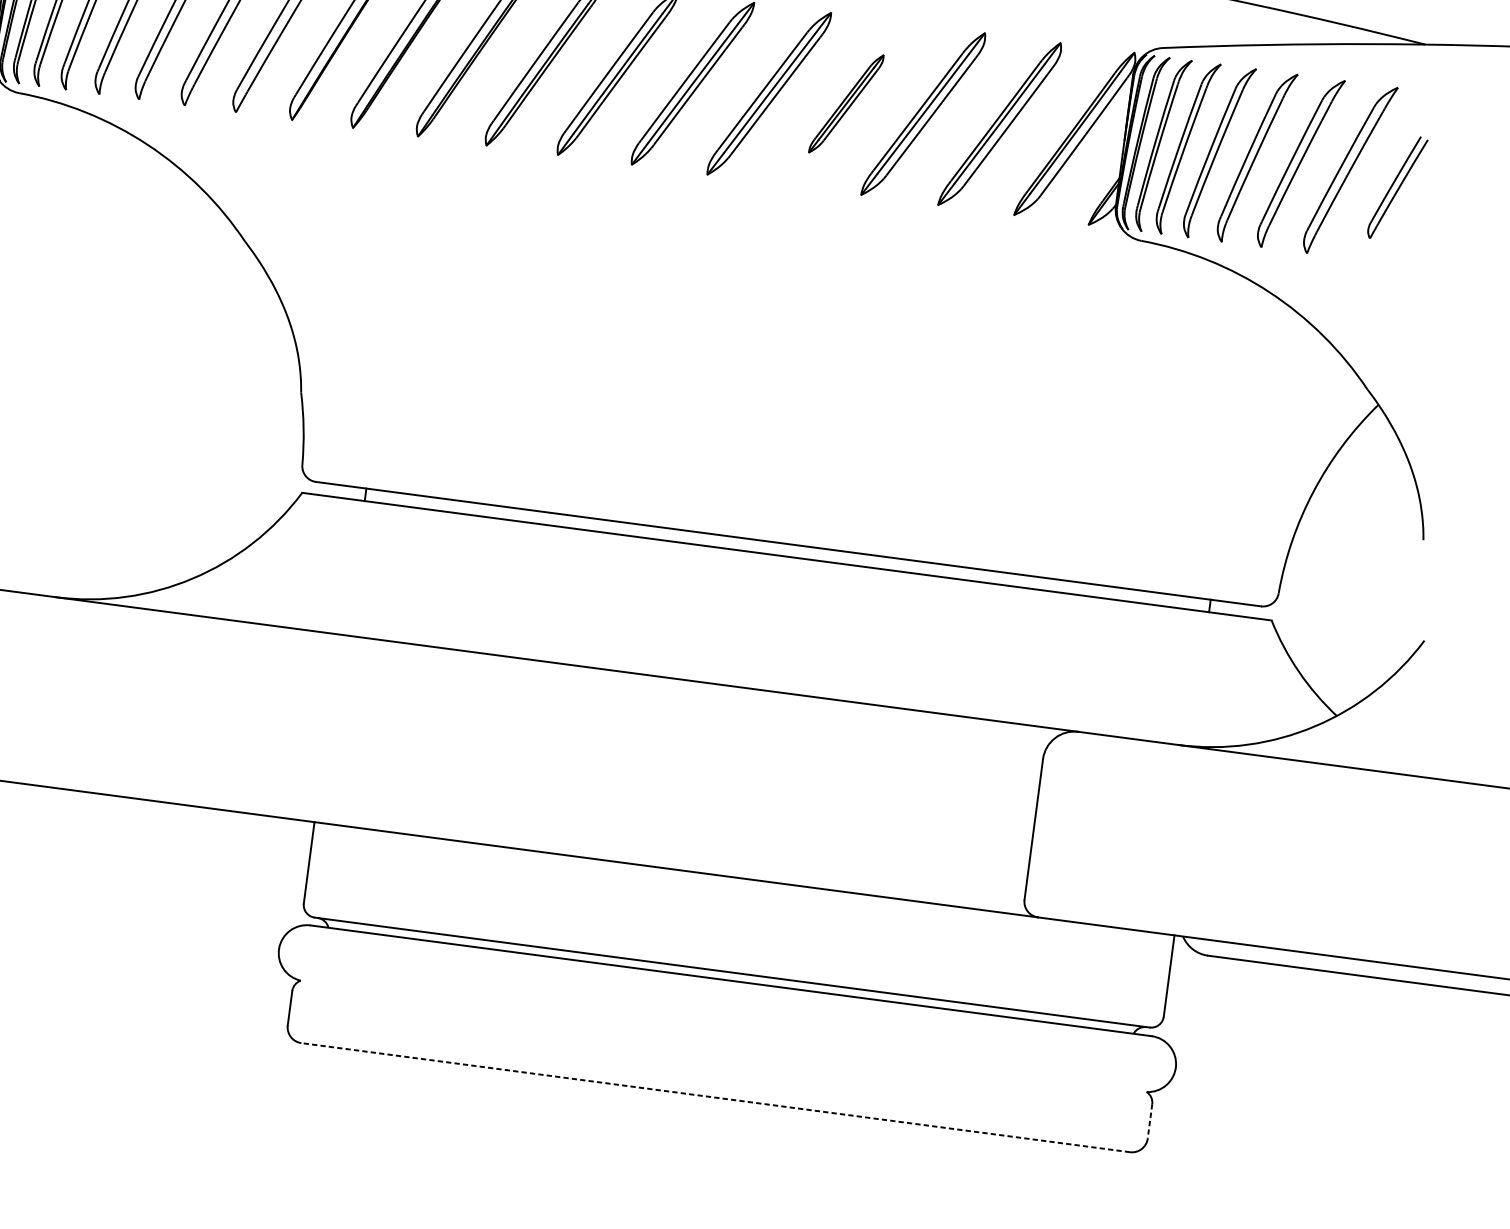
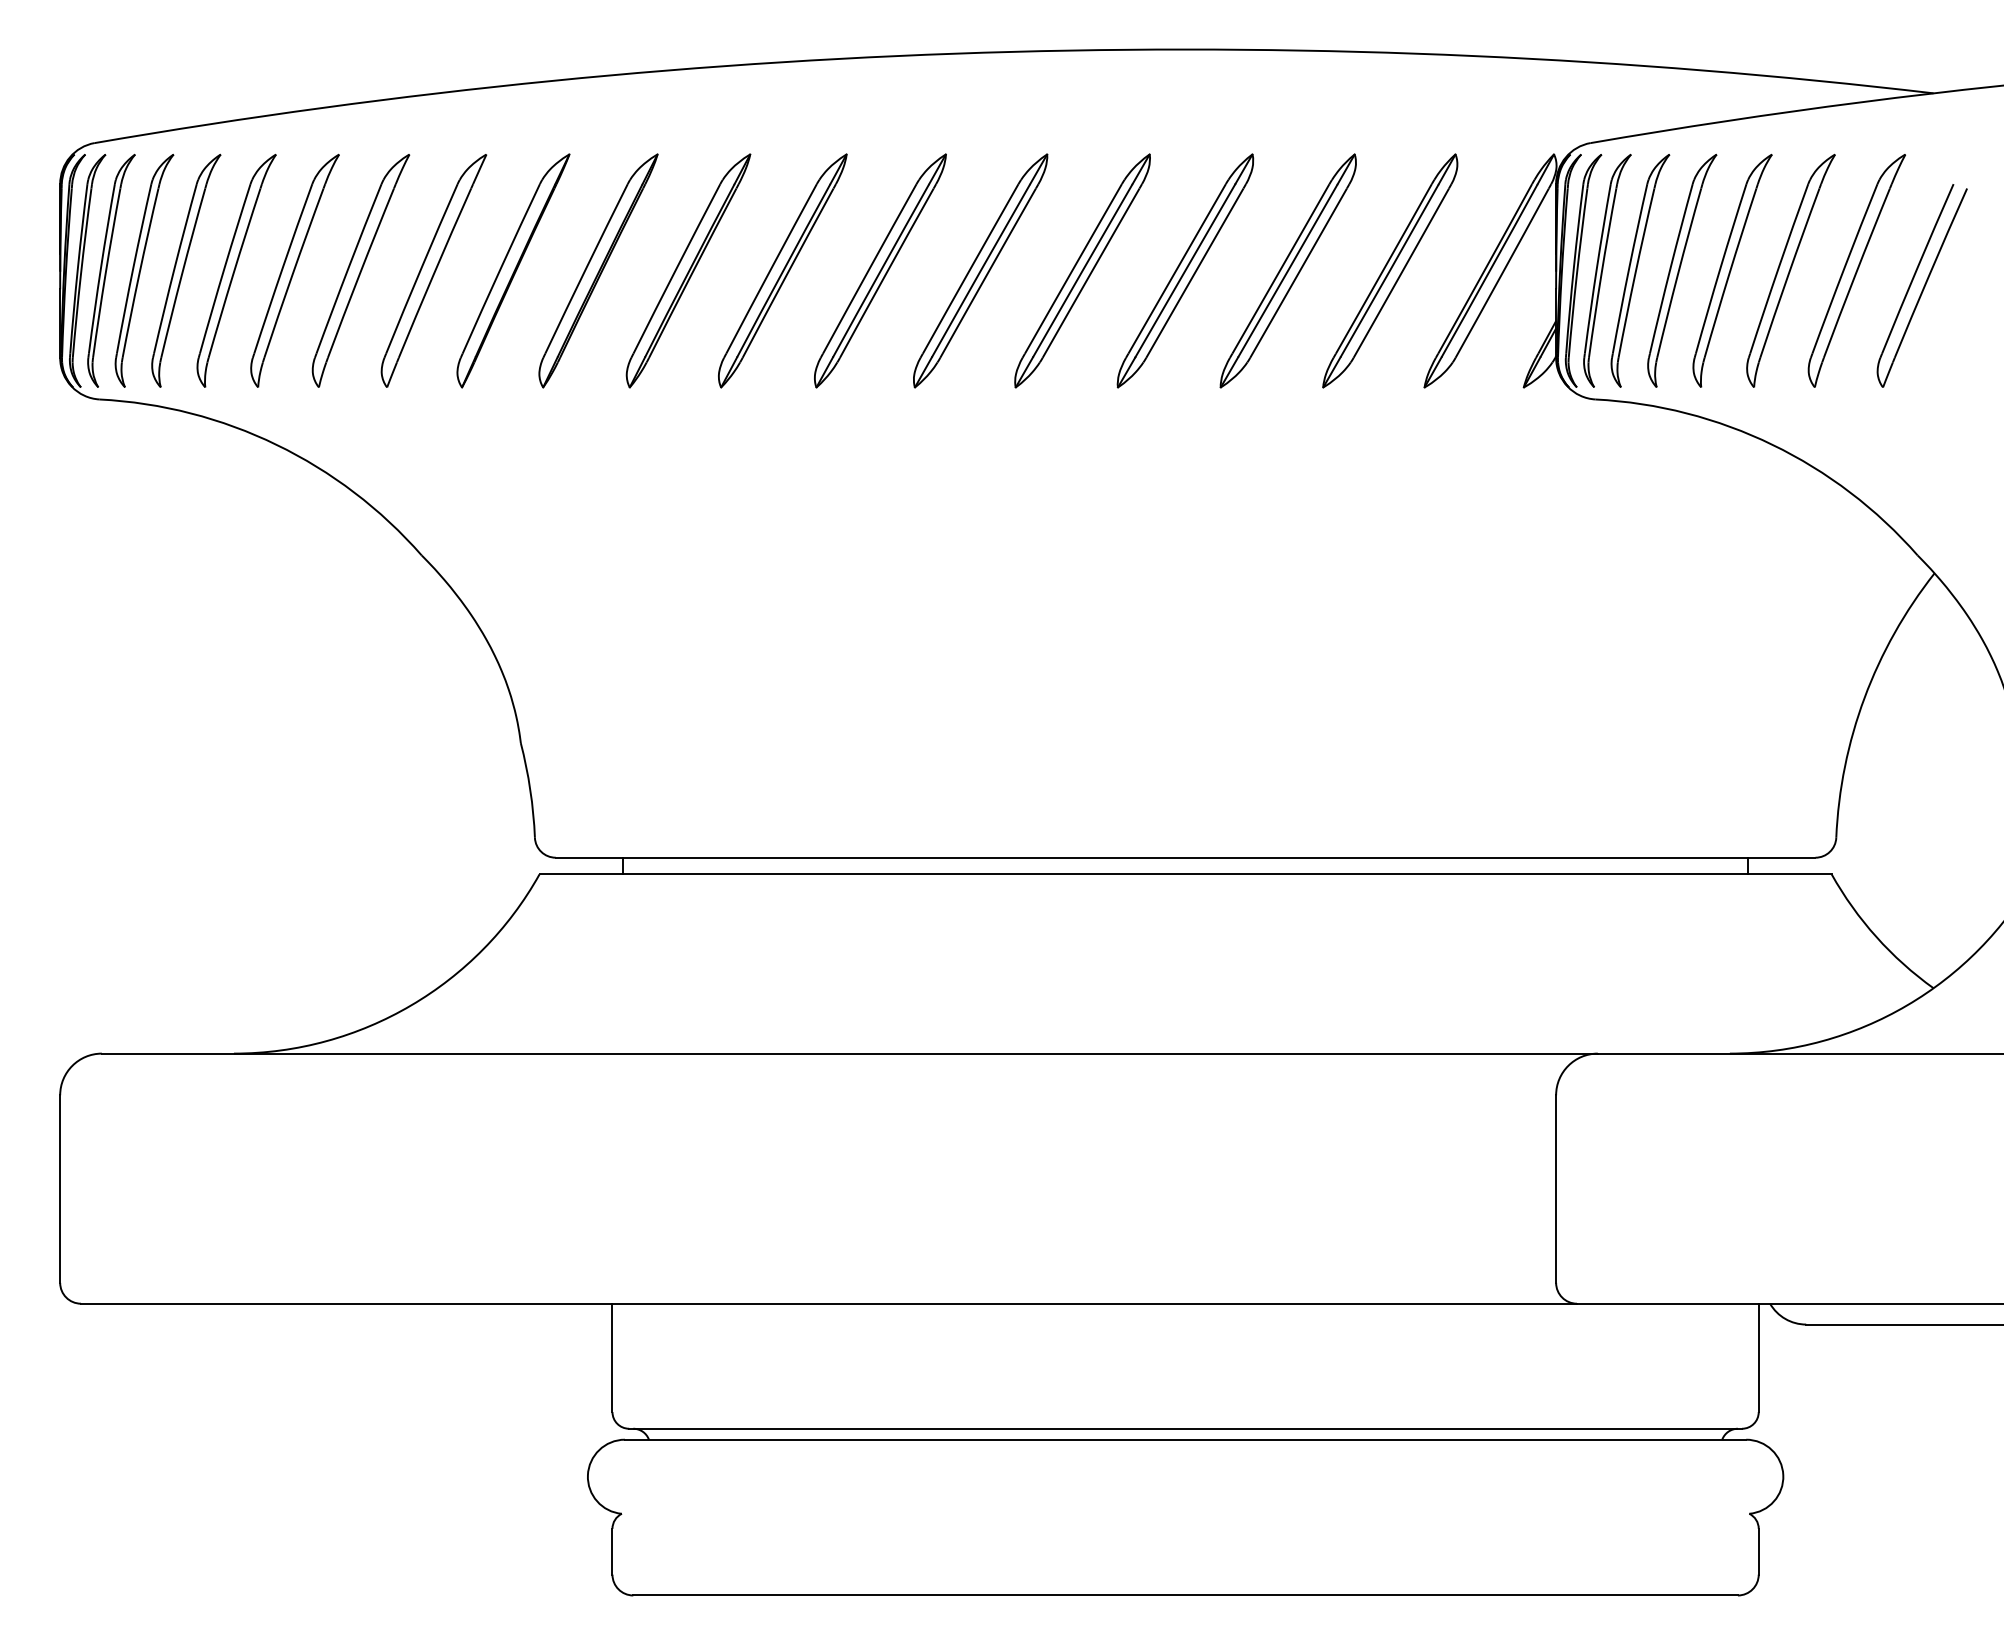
part: (846, 103) -> (1185, 270), size x1.67
part: (1397, 187) -> (1921, 285), size x1.43
line: (715, 1097) -> (1185, 1595), dashed -> solid
line: (1149, 1121) -> (1758, 1551), dashed -> solid

